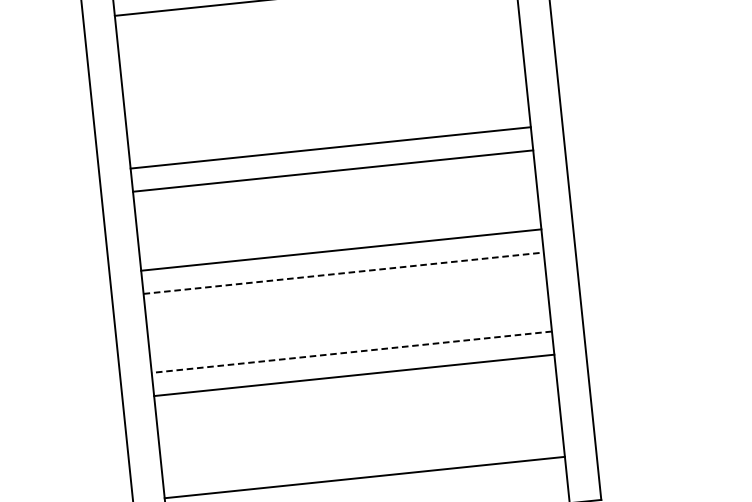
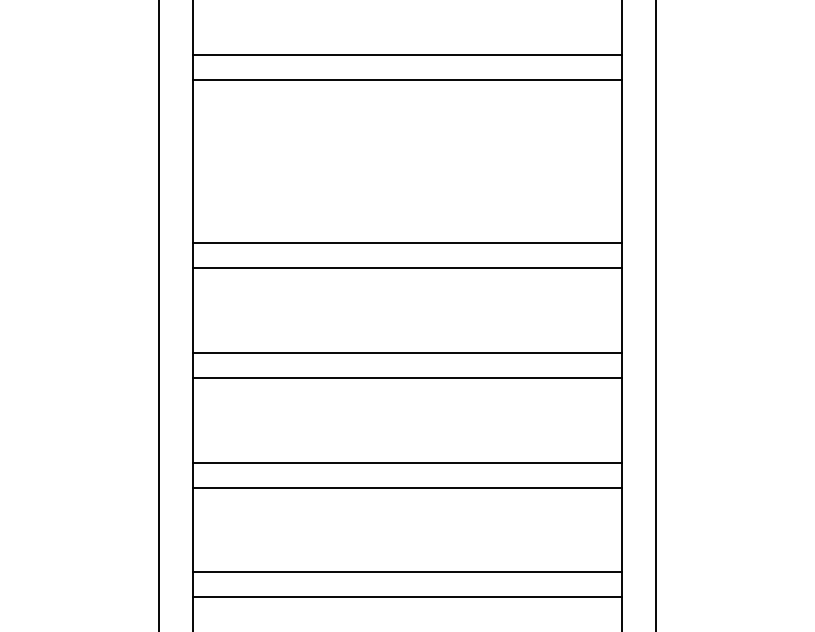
line: (343, 272) -> (407, 377), dashed -> solid
line: (351, 351) -> (407, 462), dashed -> solid
line: (362, 454) -> (407, 572), added

